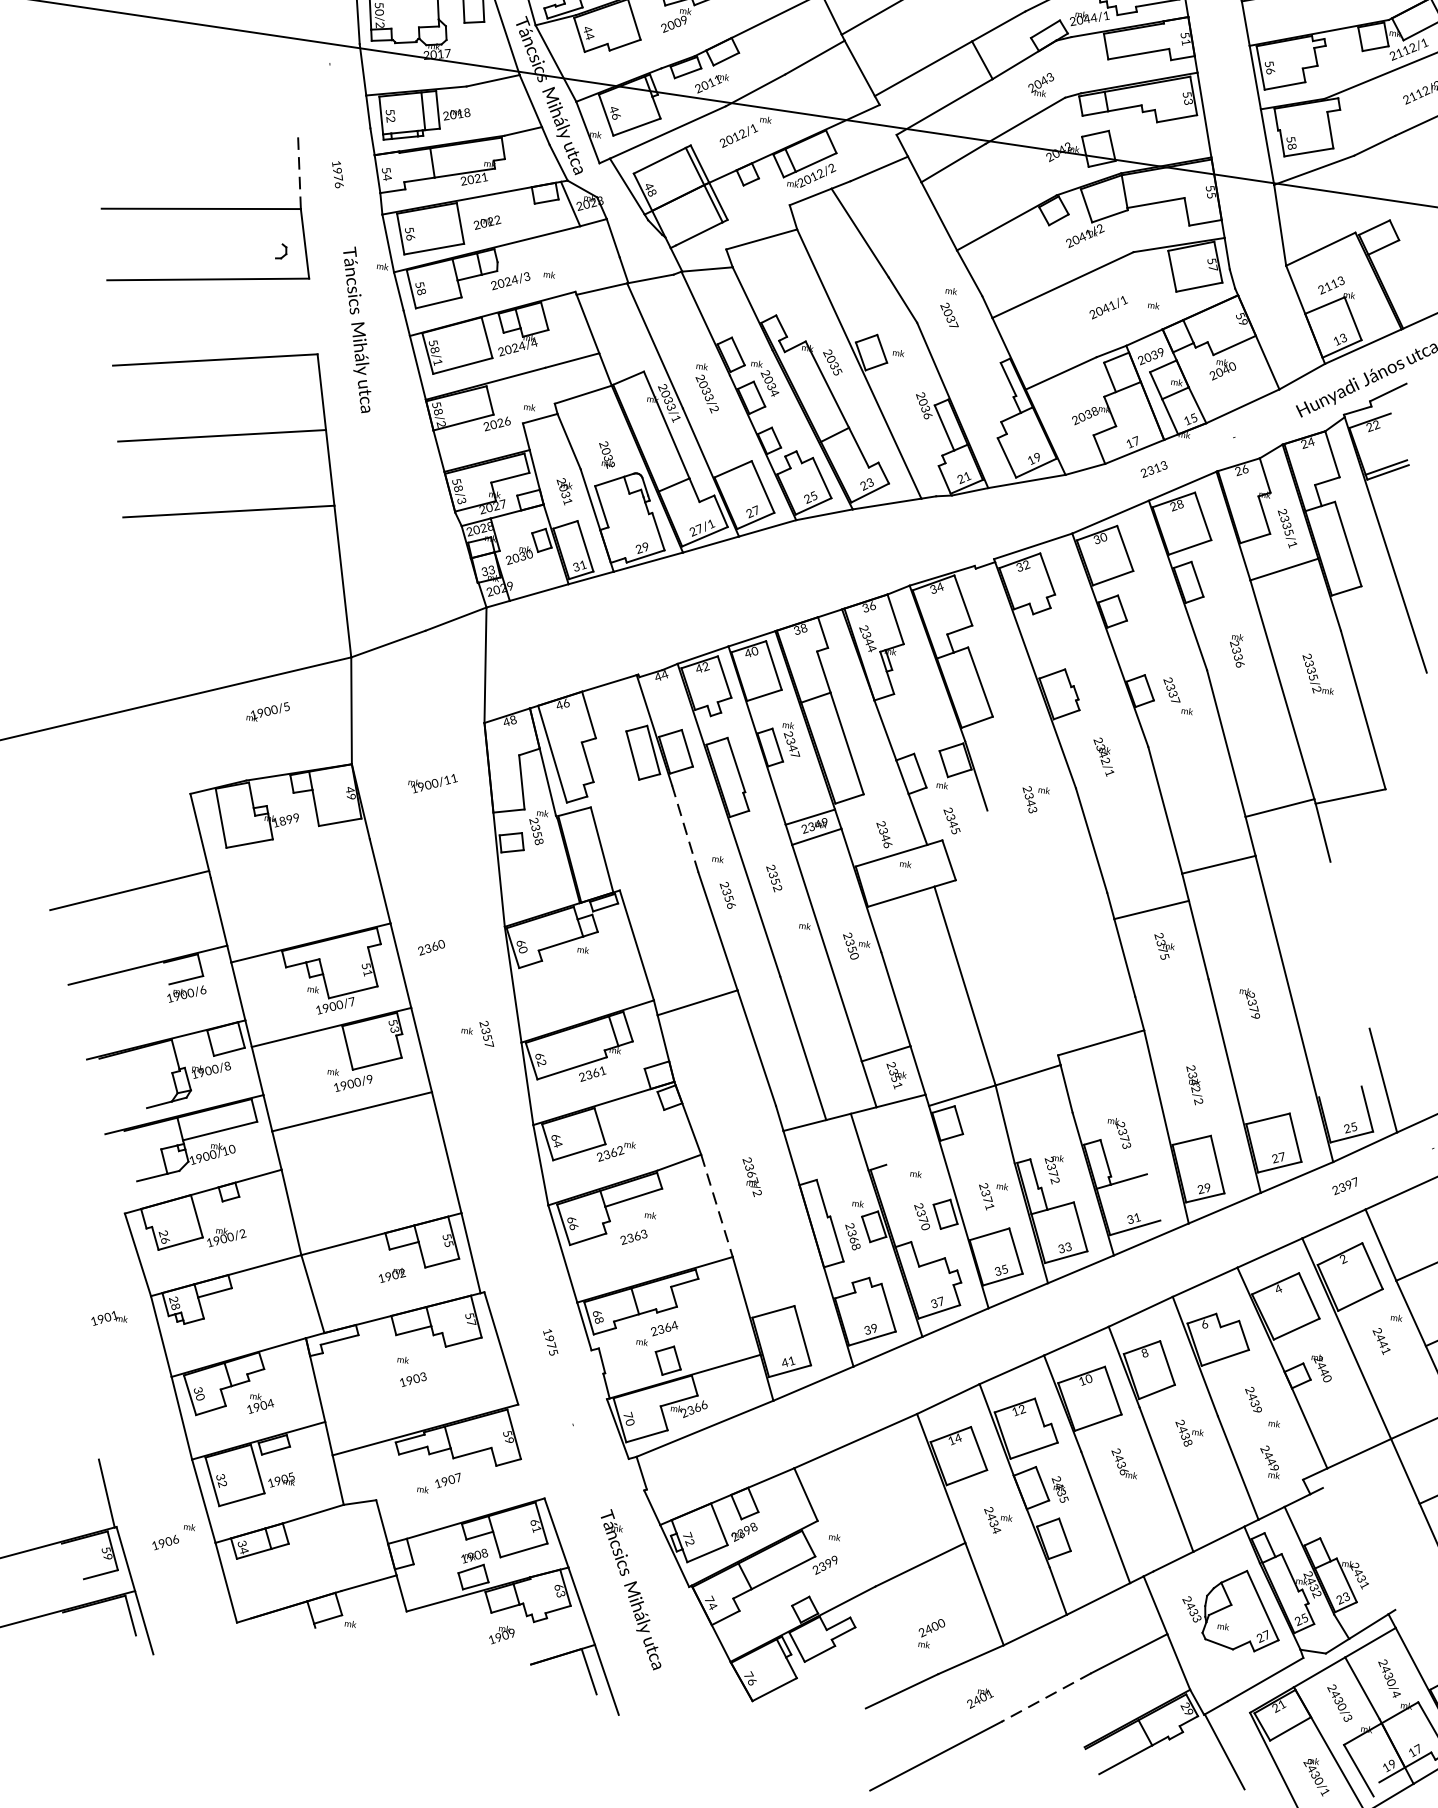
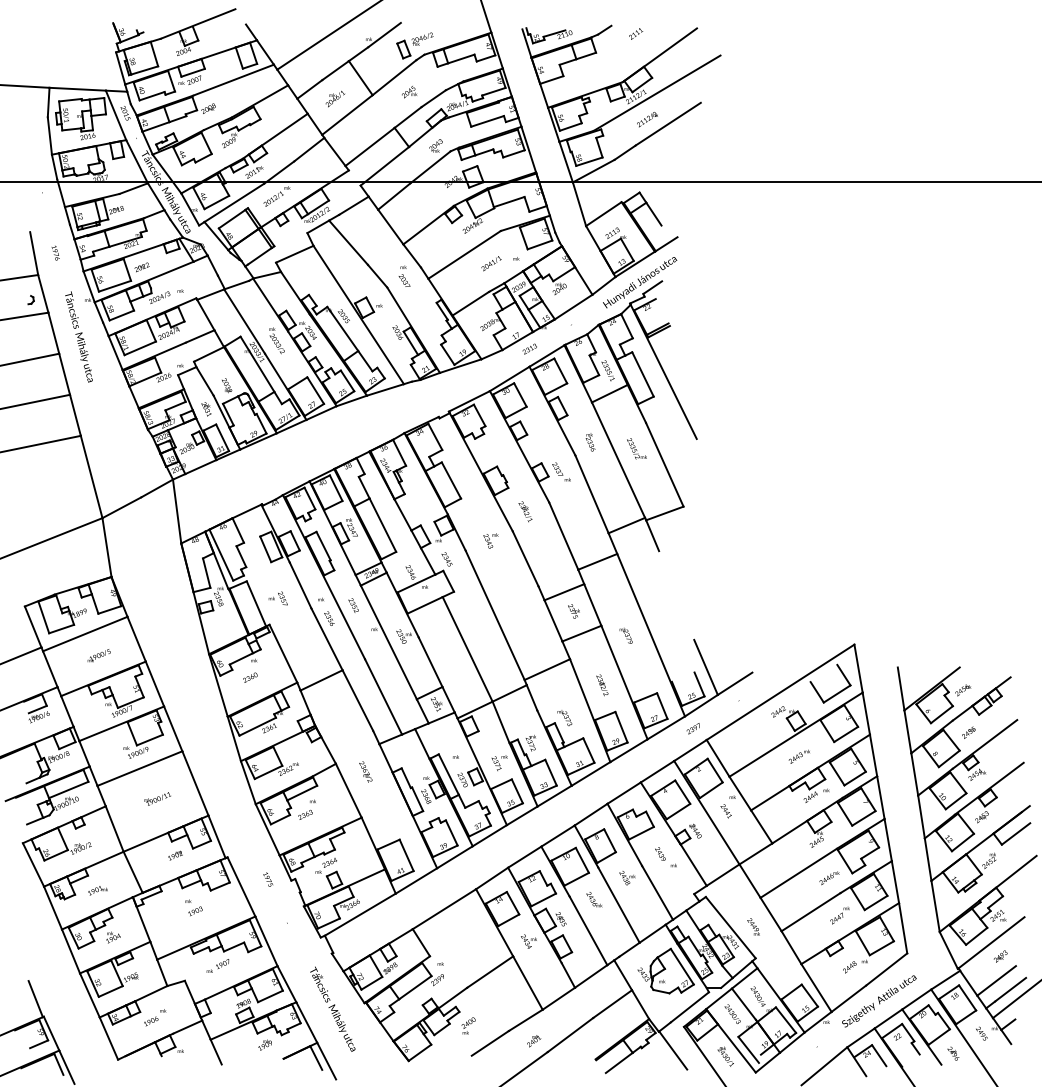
line: (299, 169) -> (34, 253), dashed -> solid
line: (1409, 261) -> (653, 213), added
line: (312, 315) -> (53, 332), added
text: (267, 710) -> (98, 655), moved
text: (432, 782) -> (157, 798), moved
line: (685, 828) -> (300, 585), dashed -> solid
line: (290, 857) -> (85, 633), added
line: (1021, 932) -> (494, 615), added
text: (431, 947) -> (250, 677), moved
line: (1171, 987) -> (581, 633), added
text: (477, 1032) -> (277, 598), moved
line: (1152, 1197) -> (588, 750), added
line: (898, 1203) -> (448, 774), added
line: (716, 1205) -> (348, 790), dashed -> solid
text: (108, 1318) -> (97, 890), moved
line: (531, 1451) -> (266, 941), added
text: (1269, 1461) -> (753, 926), moved
text: (174, 1536) -> (155, 1017), moved
line: (1358, 1548) -> (730, 927), added
text: (930, 1632) -> (468, 1025), moved
line: (412, 1633) -> (215, 1051), added
line: (1046, 1698) -> (570, 1035), dashed -> solid

